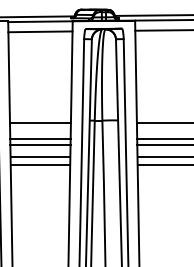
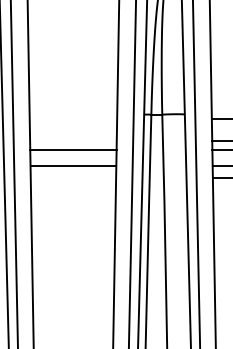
line: (39, 123) -> (72, 118), removed
line: (40, 139) -> (73, 141), removed
line: (40, 164) -> (73, 177), removed

